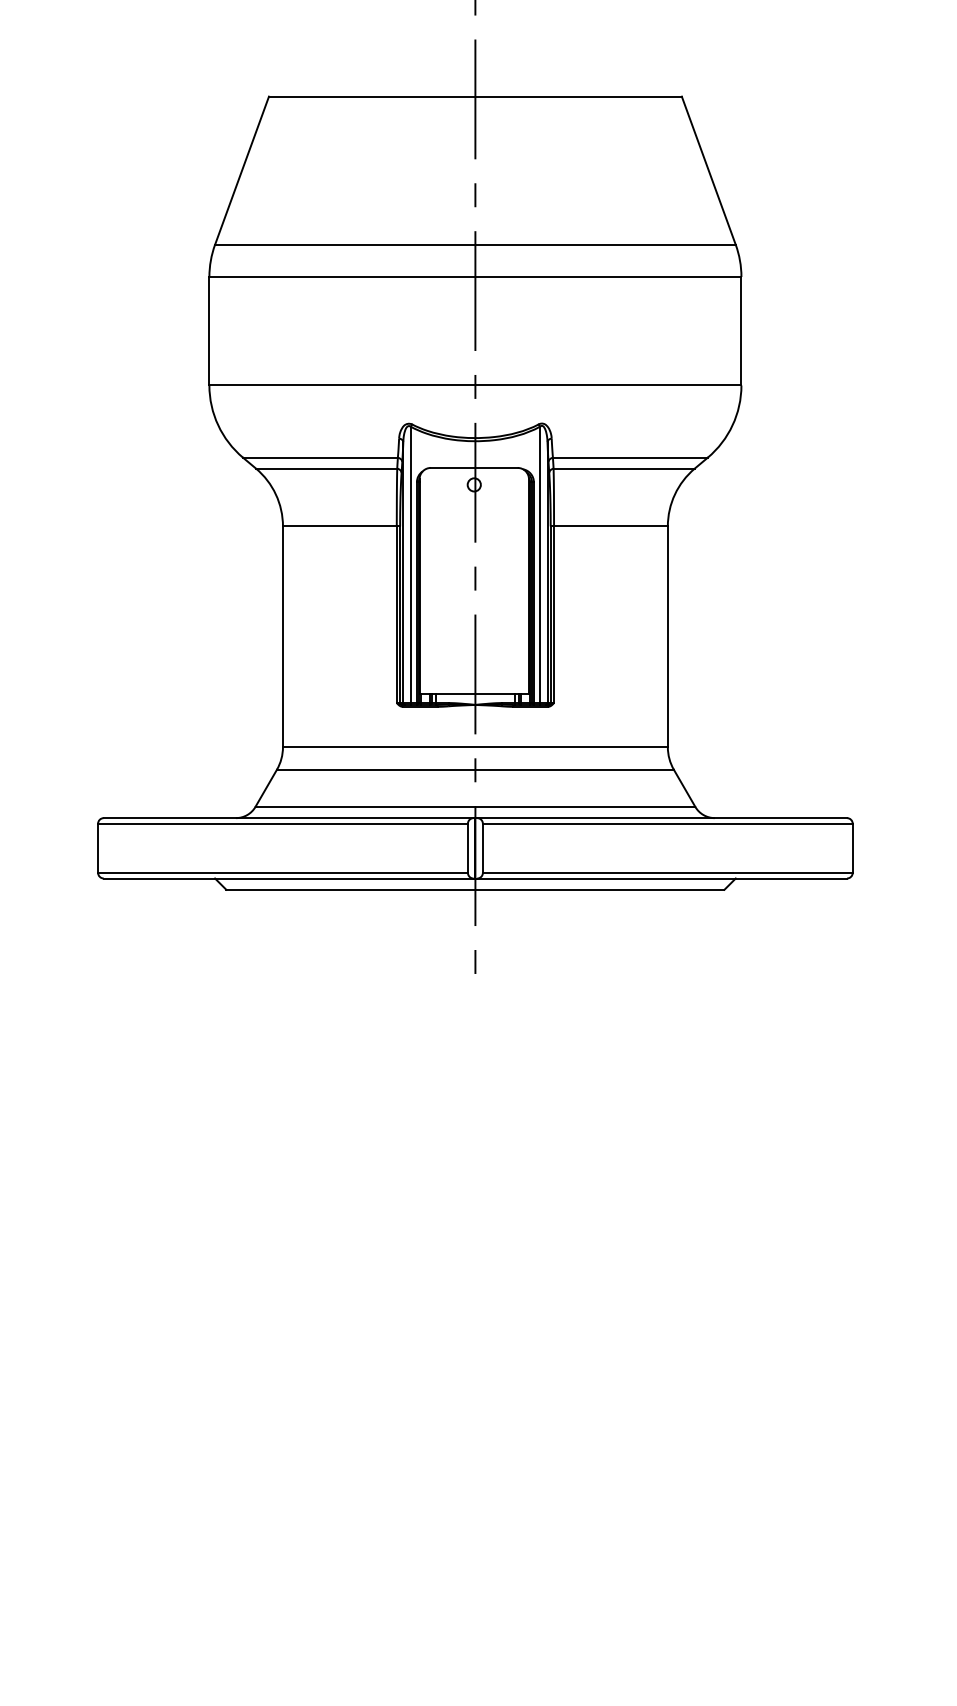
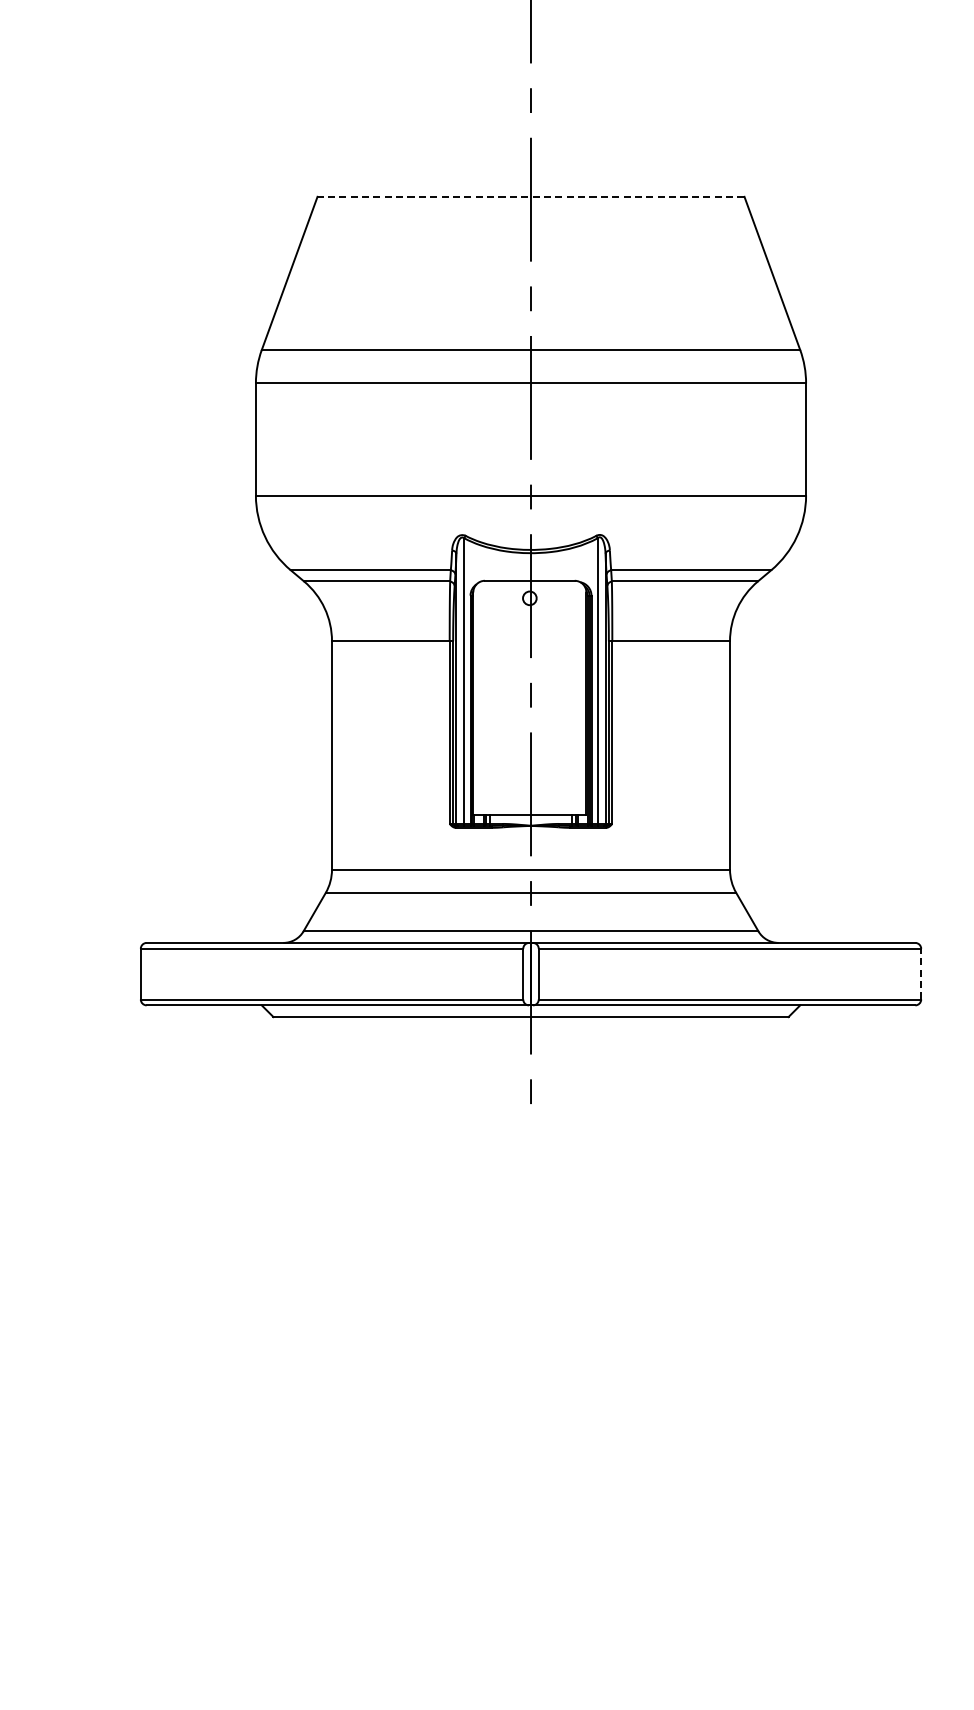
line: (474, 96) -> (530, 196), solid -> dashed
line: (852, 848) -> (920, 974), solid -> dashed

